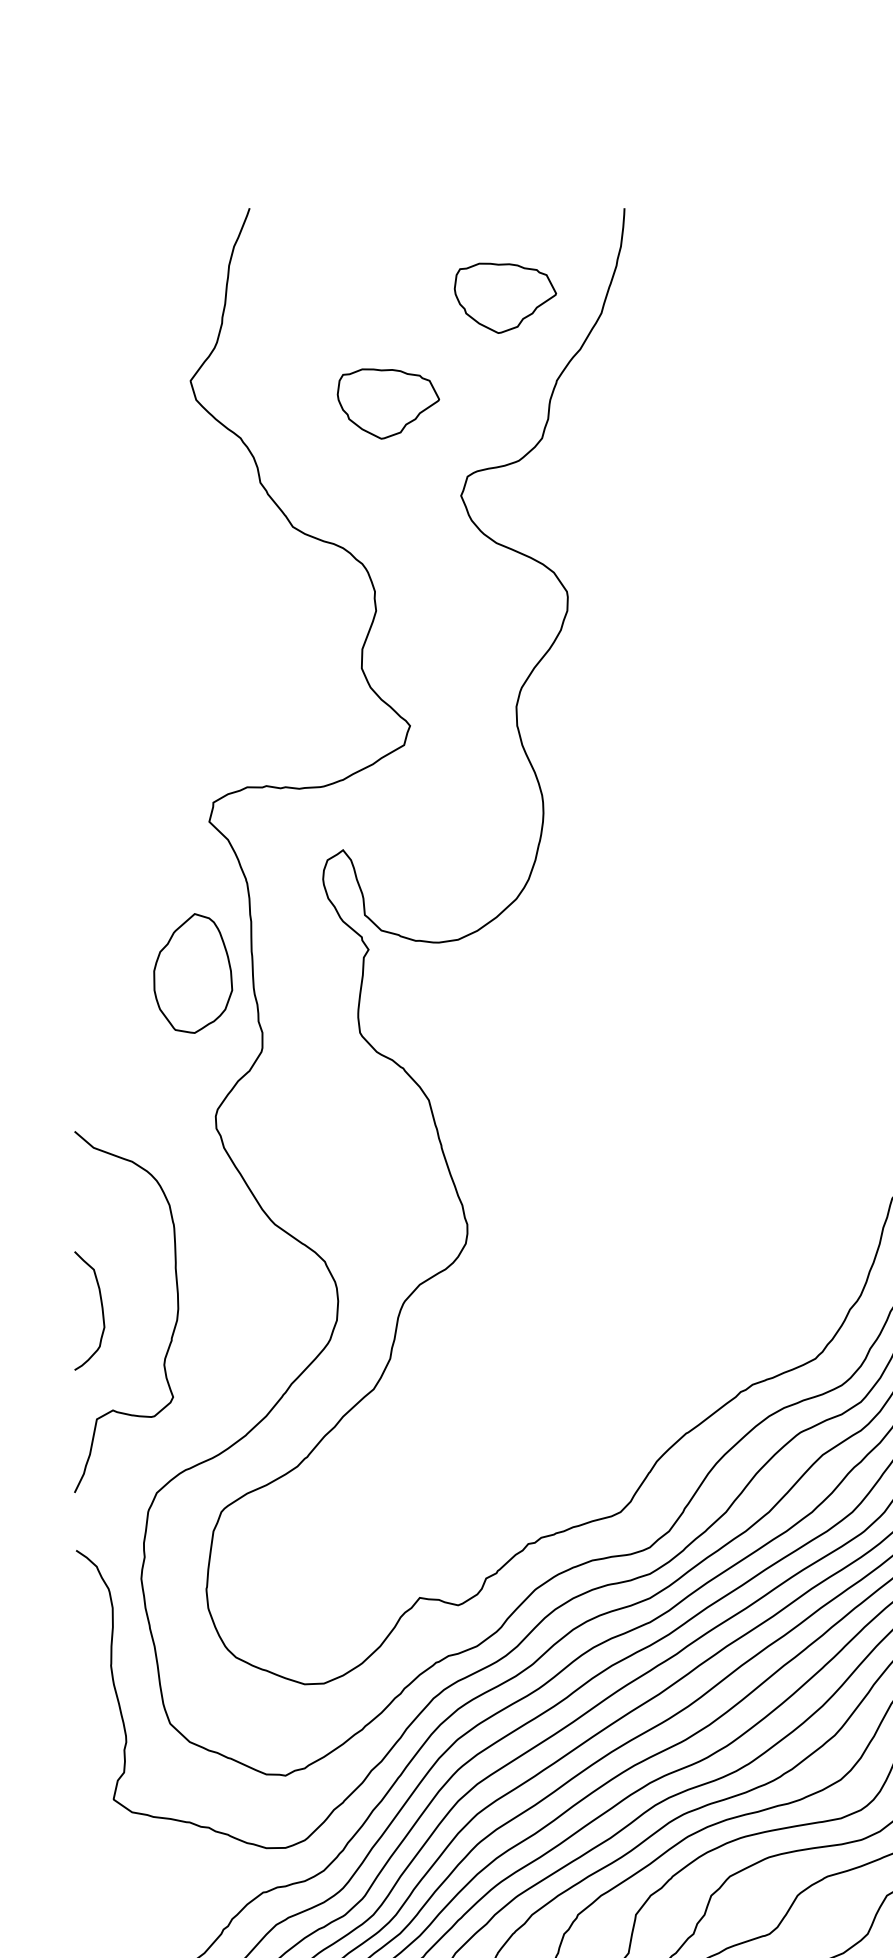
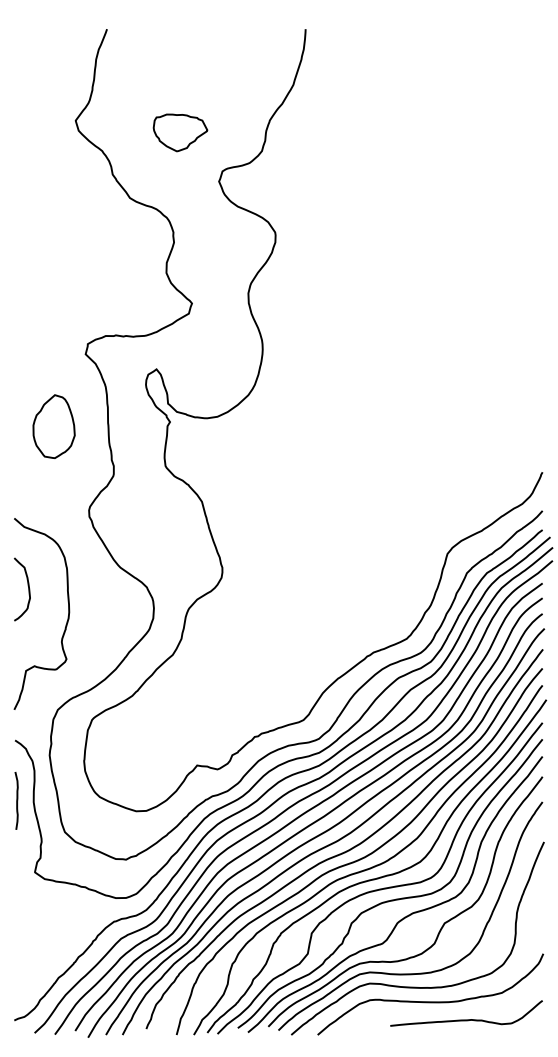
part: (505, 297) -> (242, 76), removed
part: (192, 973) -> (53, 426), moved
curve: (101, 1311) -> (28, 589), moved
curve: (78, 1663) -> (16, 800), added

